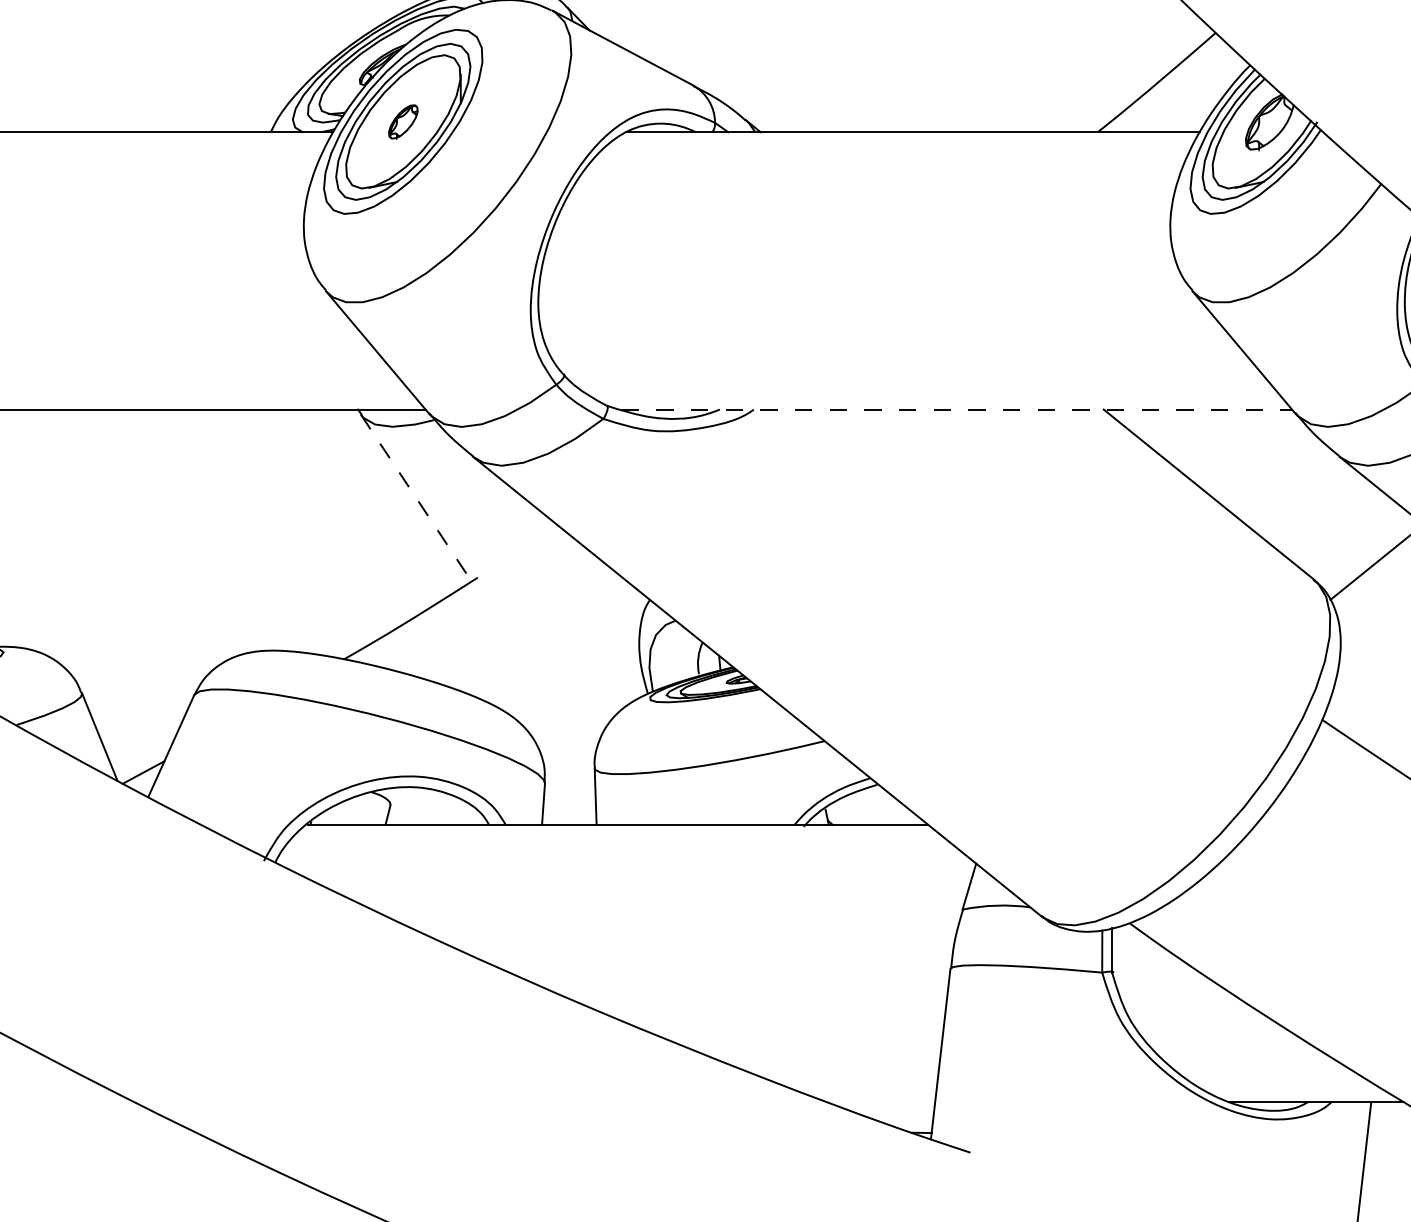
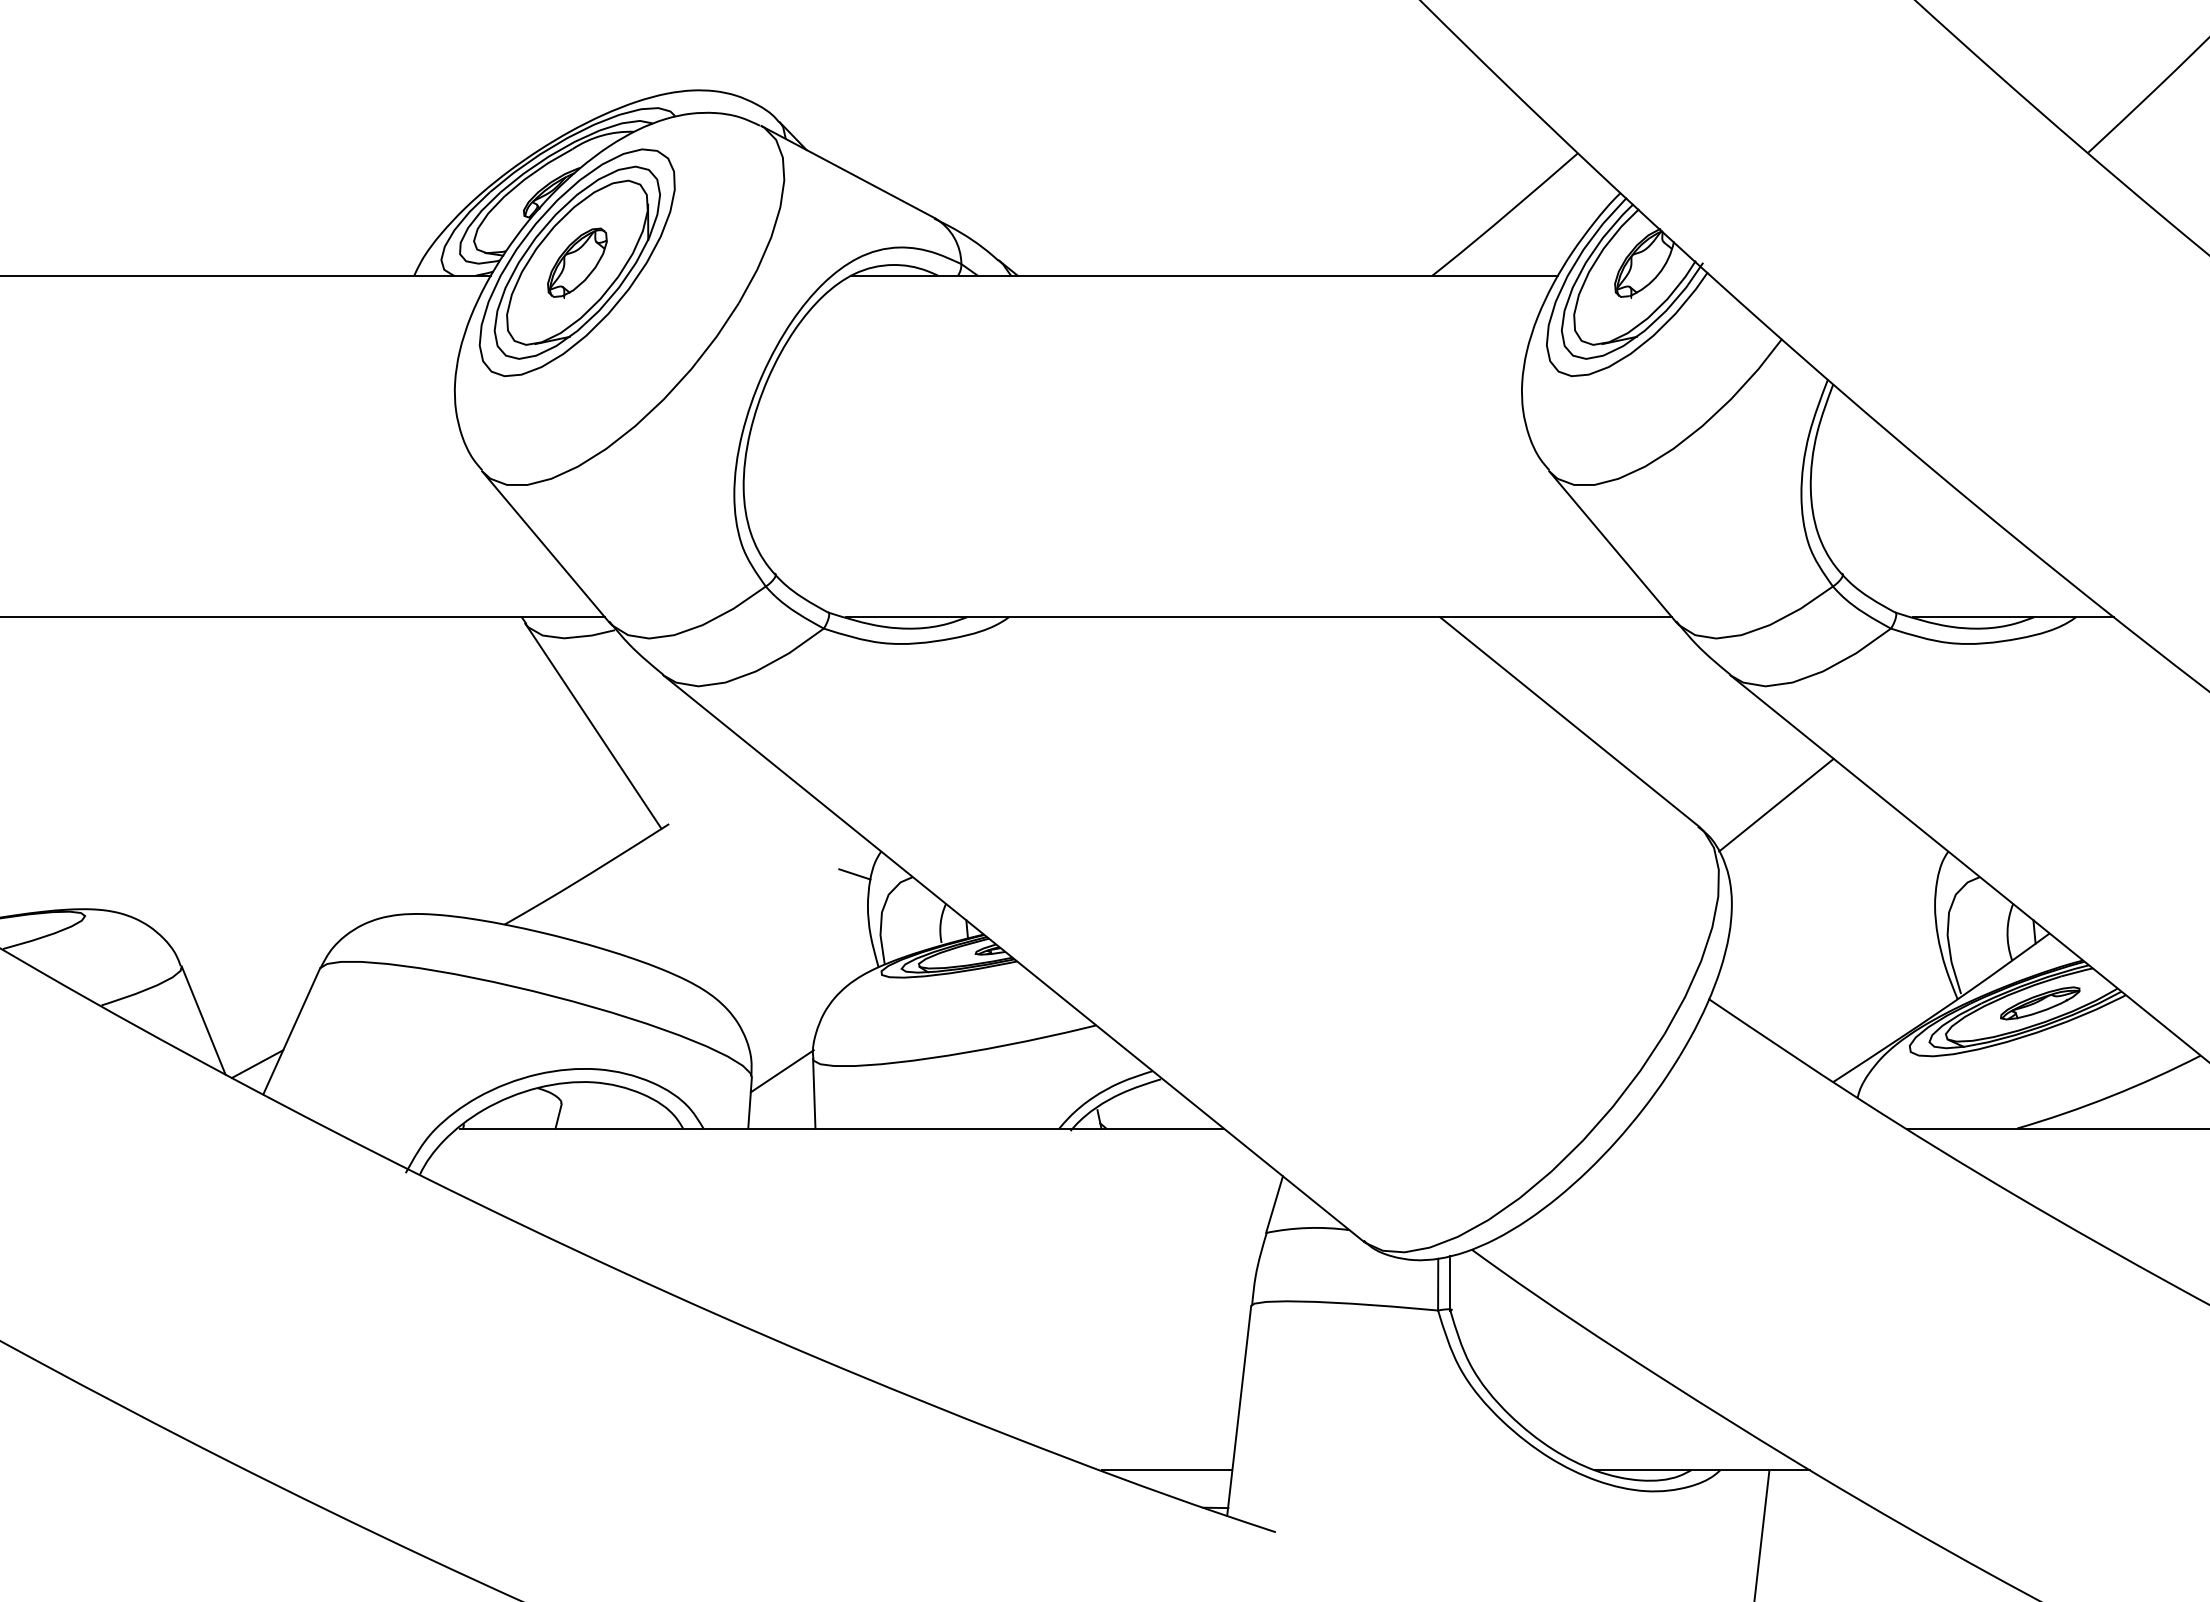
part: (403, 121) -> (577, 262), size x1.67
line: (957, 409) -> (1259, 617), dashed -> solid
line: (416, 498) -> (593, 726), dashed -> solid
line: (628, 618) -> (854, 874), added
line: (569, 778) -> (781, 1071), added
line: (881, 1101) -> (1166, 1469), added

